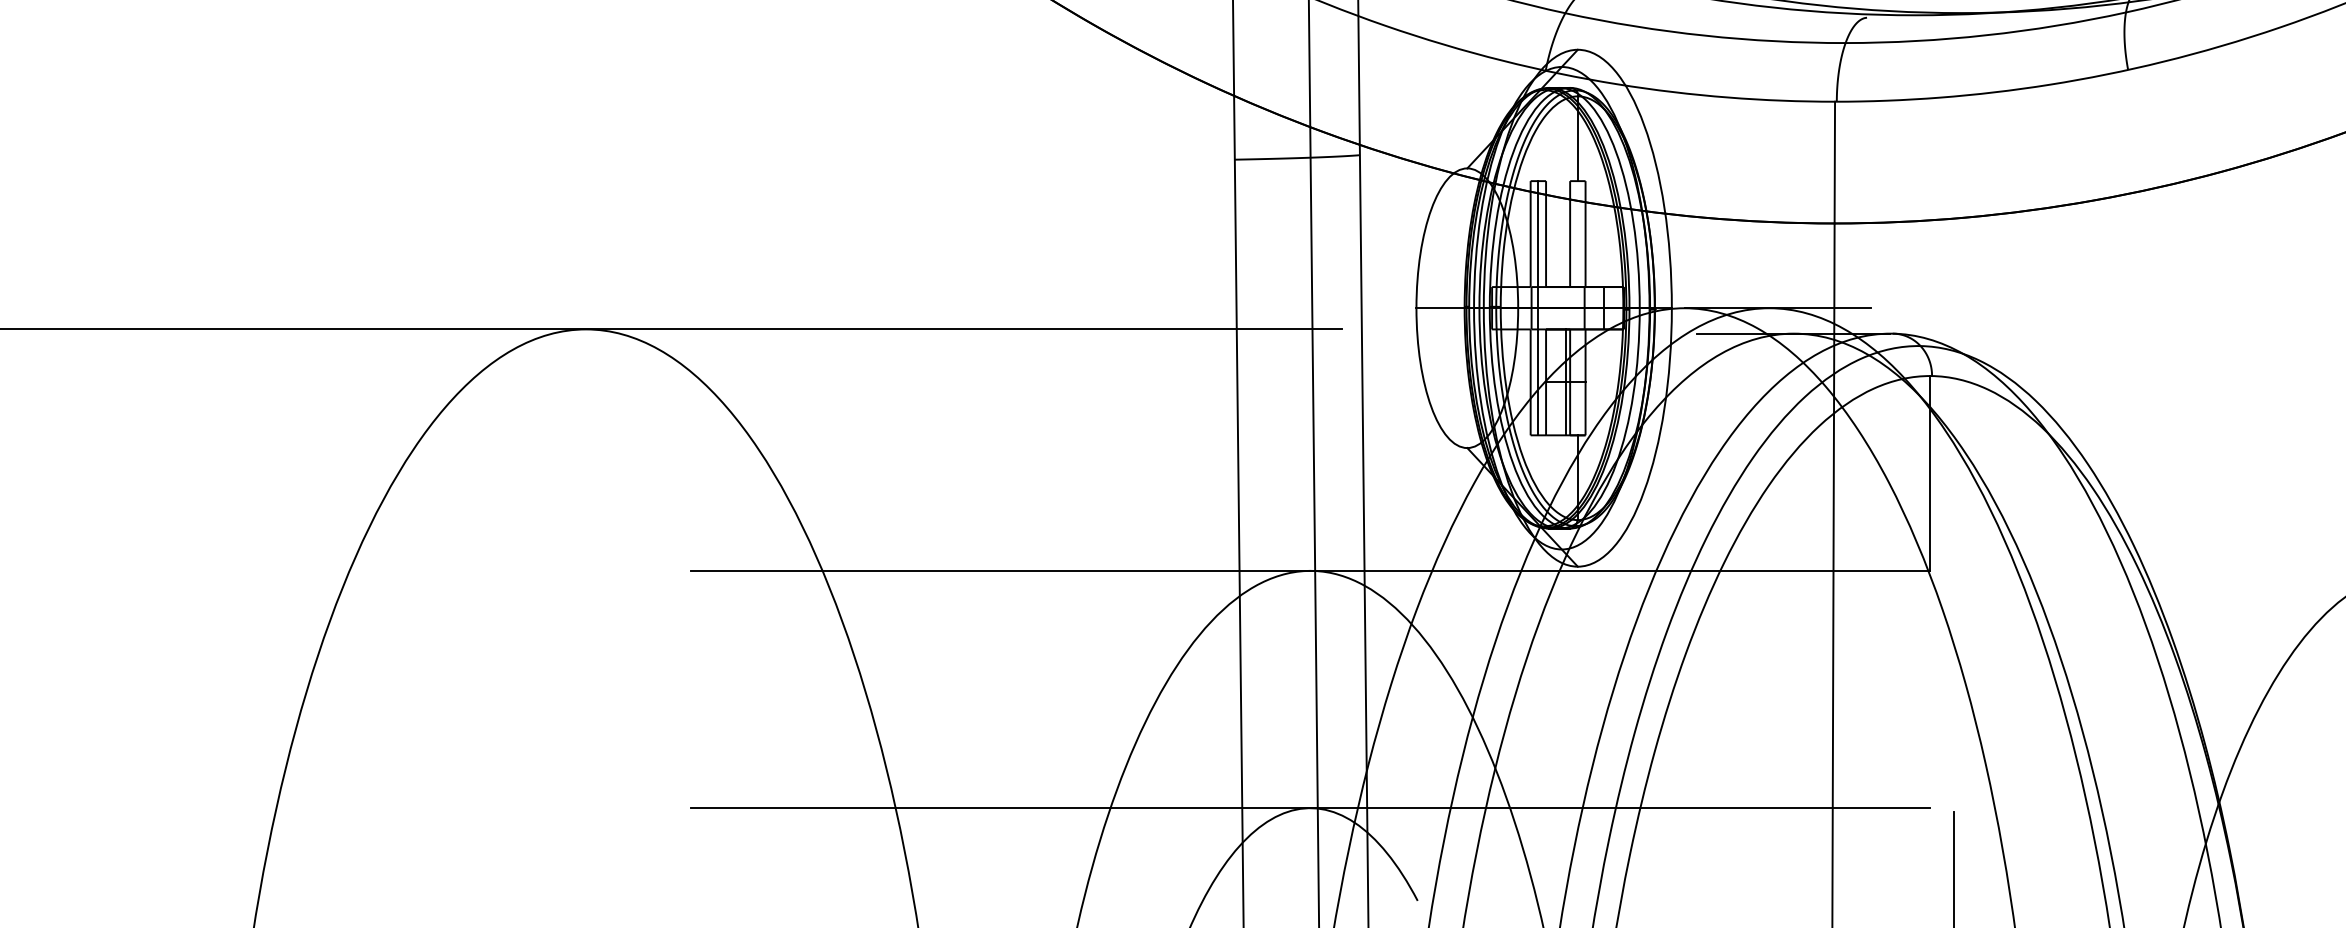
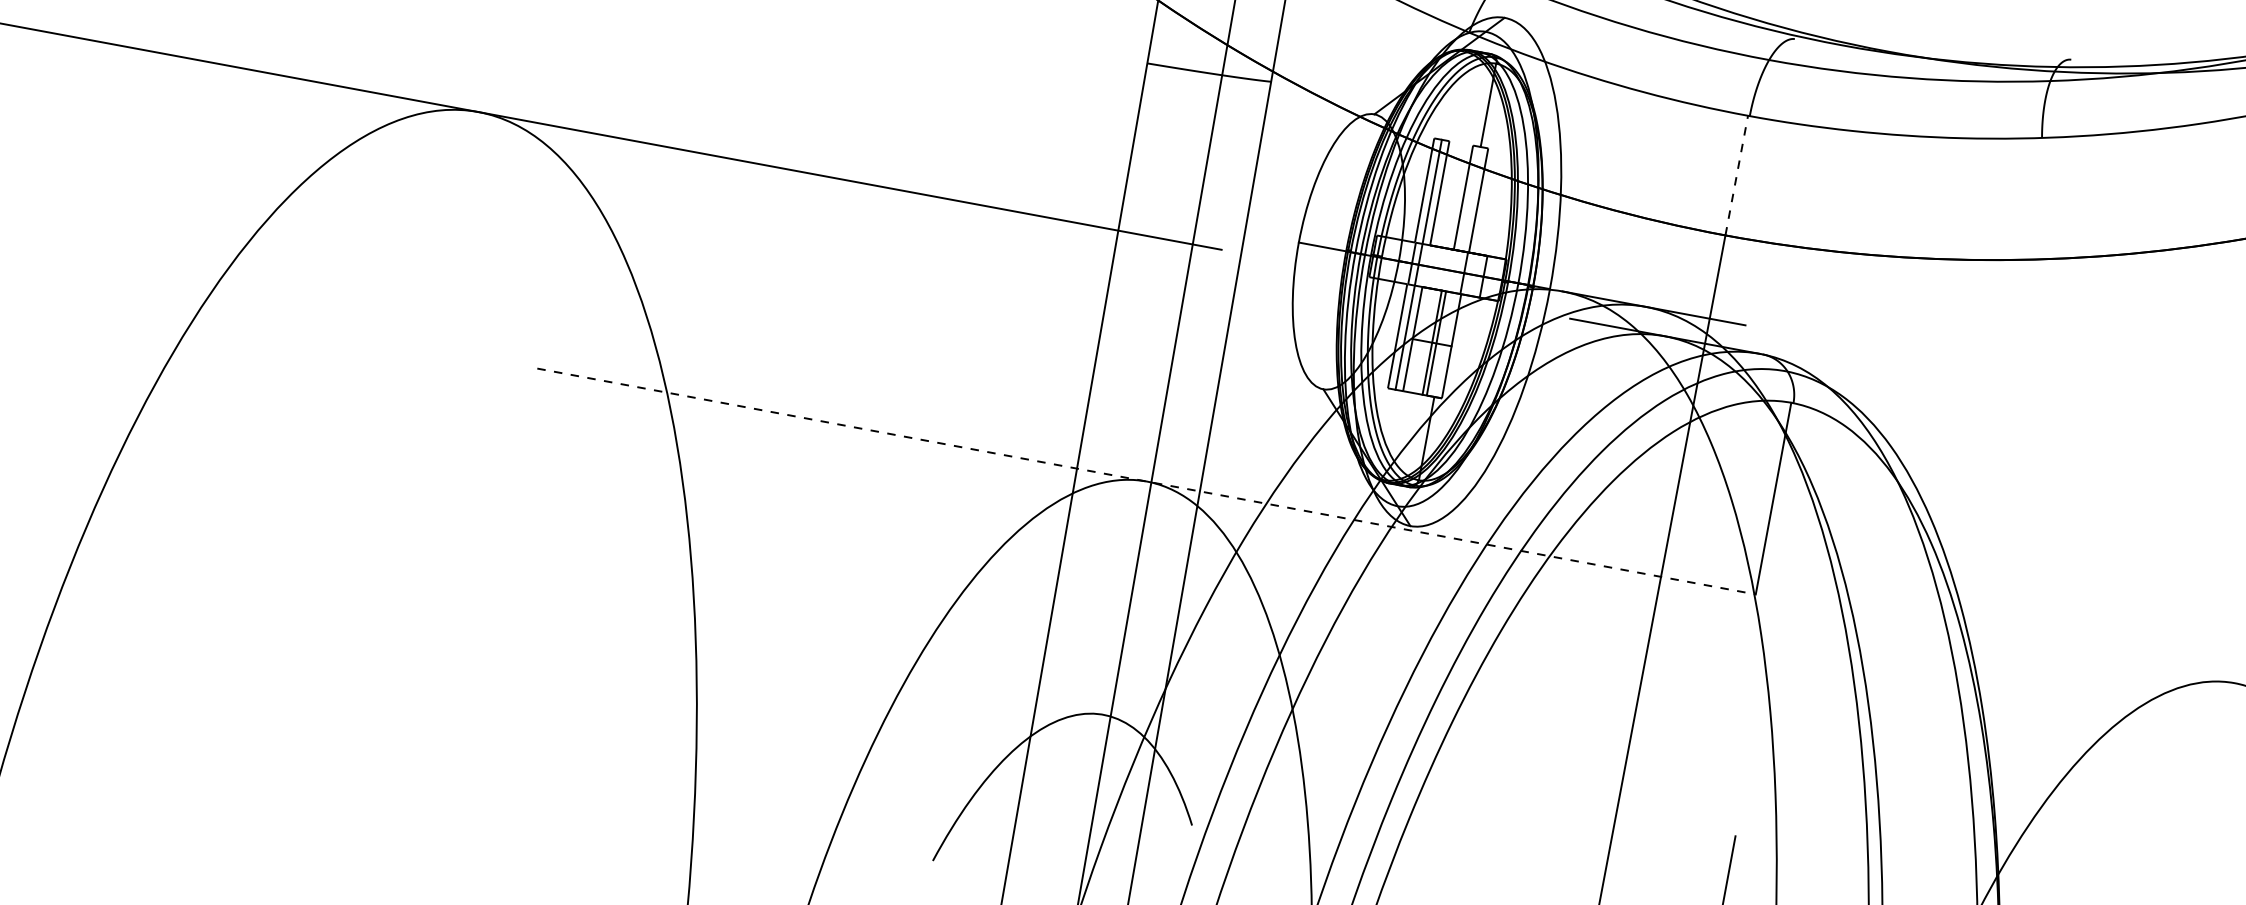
line: (1834, 162) -> (1736, 175), solid -> dashed
line: (1310, 570) -> (1146, 481), solid -> dashed
line: (1309, 808) -> (1102, 714), removed

